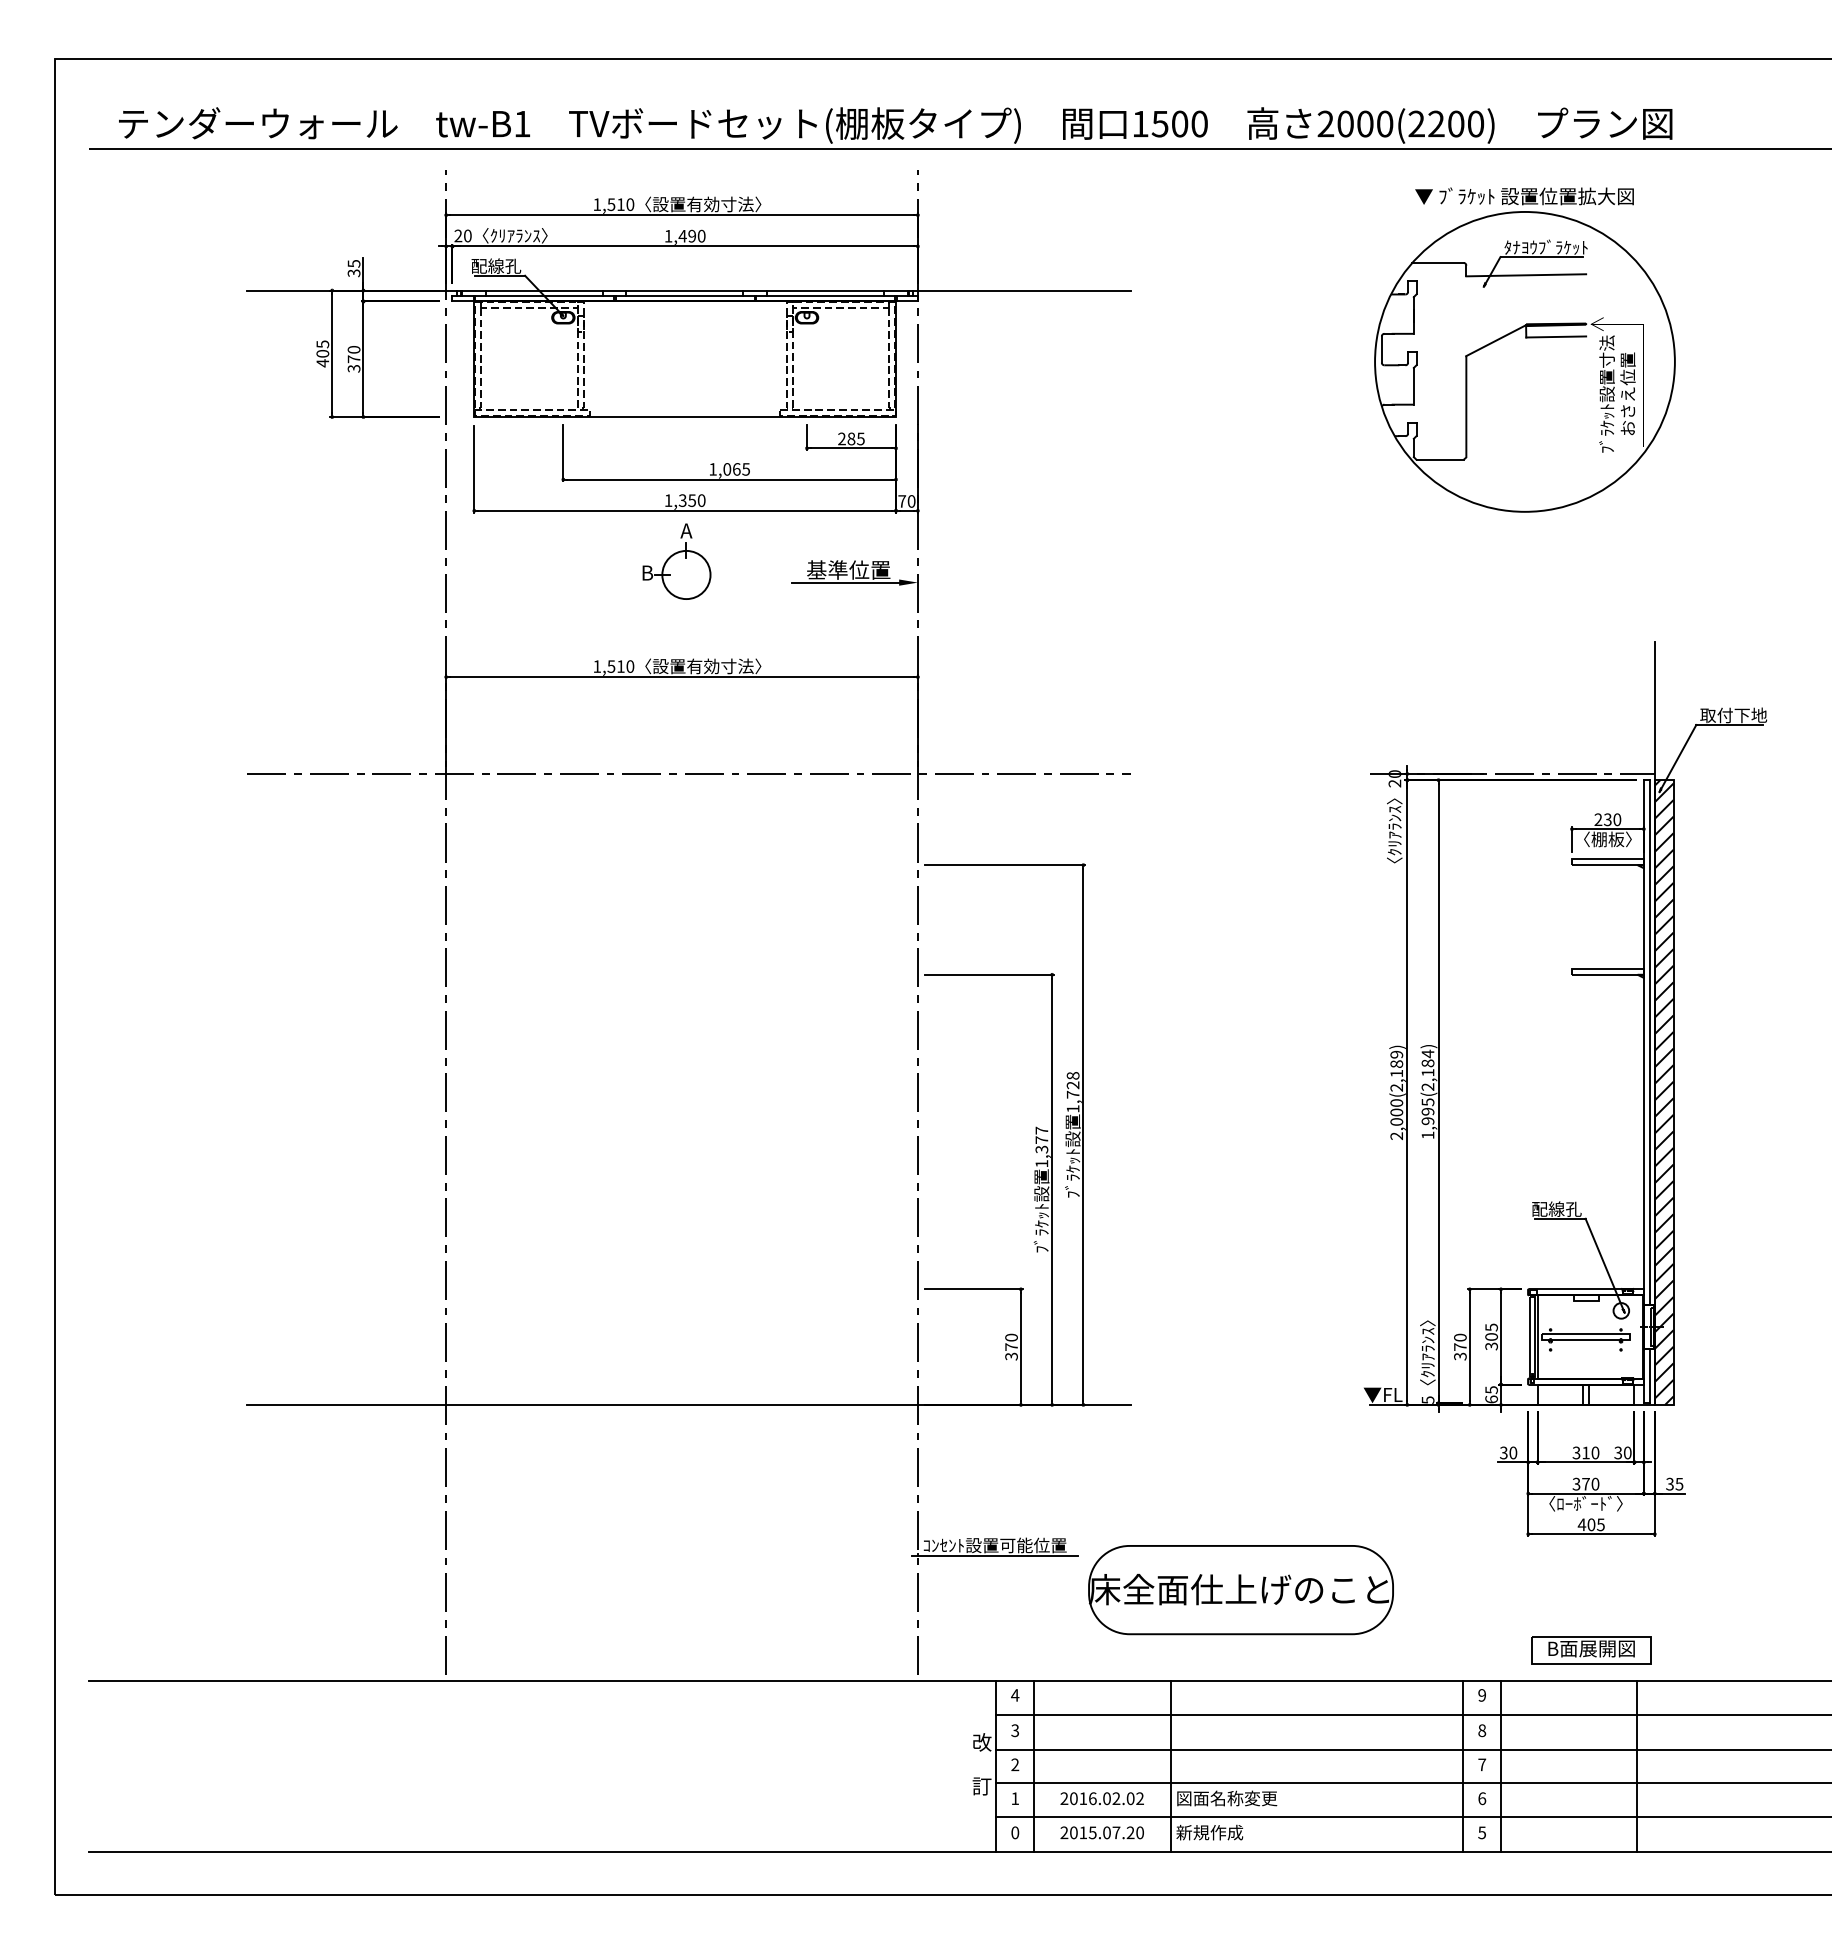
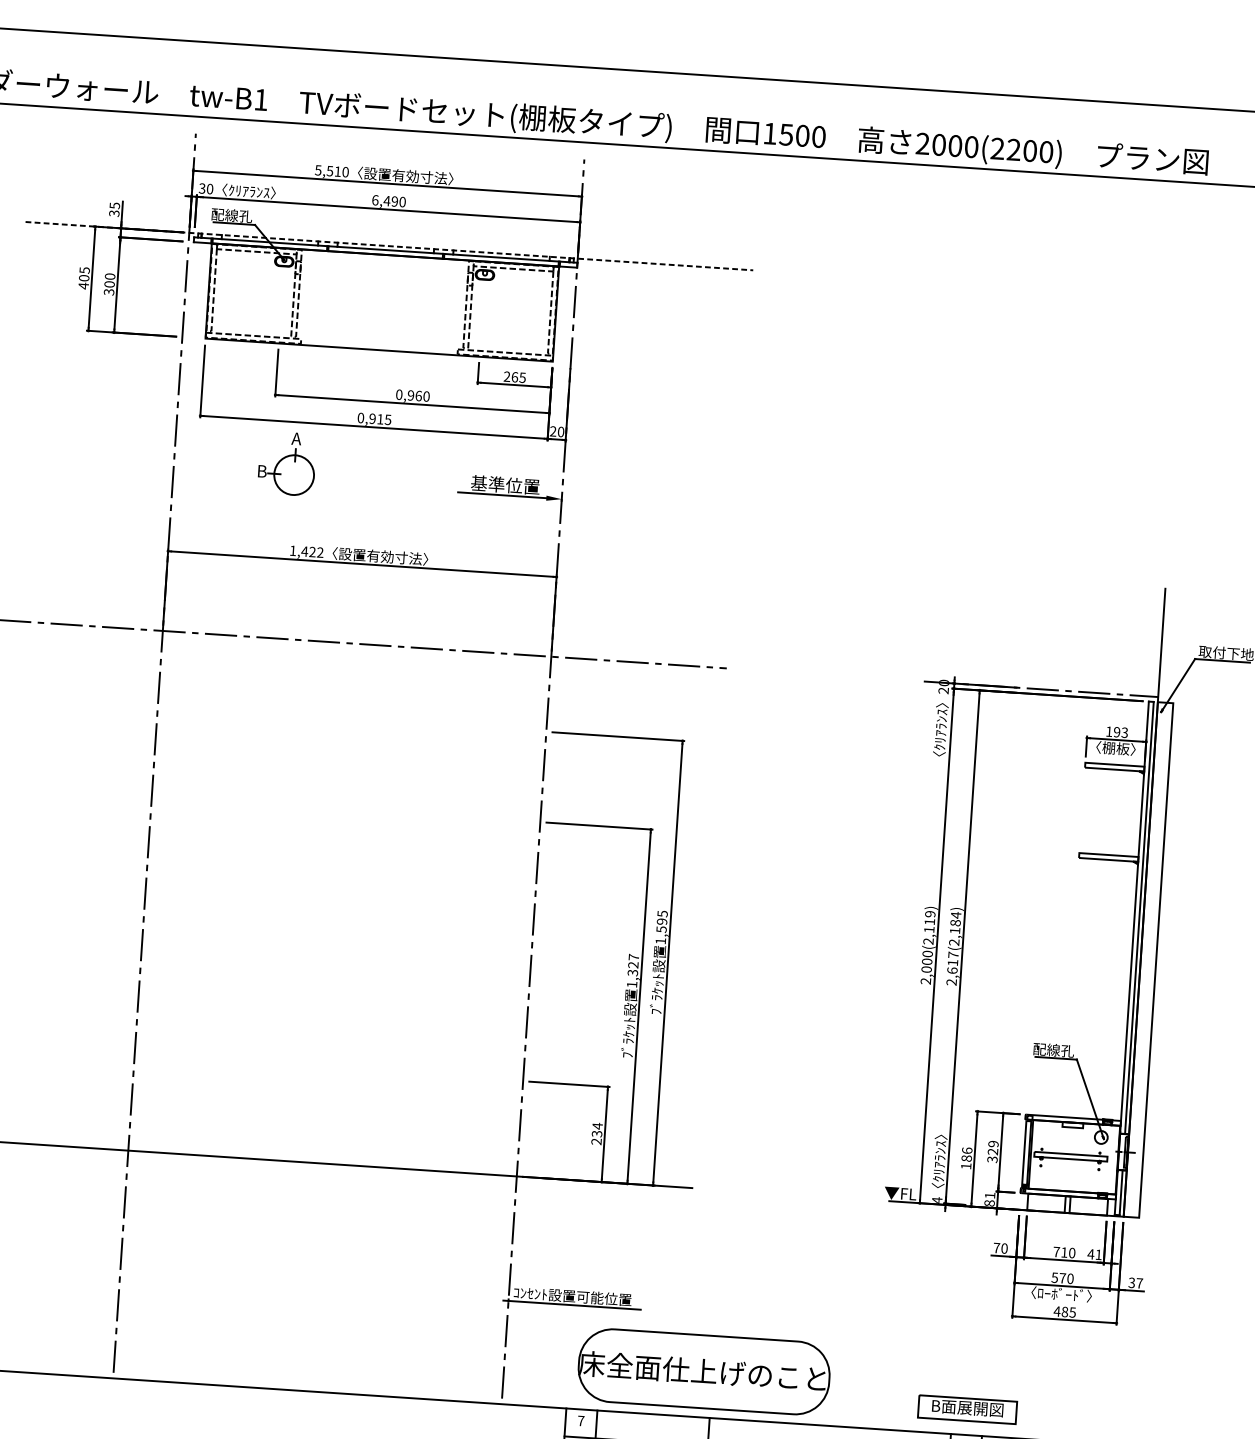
text: (597, 204) -> (318, 170), 1,510 -> 5,510
text: (668, 235) -> (375, 199), 1,490 -> 6,490
text: (458, 236) -> (202, 189), 20 -> 30
line: (689, 290) -> (389, 246), solid -> dashed
part: (1524, 349) -> (1074, 340), removed
text: (353, 359) -> (109, 284), 370 -> 300
text: (851, 438) -> (514, 376), 285 -> 265
text: (729, 469) -> (412, 395), 1,065 -> 0,960
text: (684, 500) -> (374, 418), 1,350 -> 0,915
text: (902, 501) -> (553, 431), 70 -> 20
part: (676, 561) -> (286, 463), moved
text: (620, 666) -> (312, 552), 1,510 -> 1,422
text: (1607, 819) -> (1116, 732), 230 -> 193
text: (1396, 1063) -> (929, 921), 2,000(2,189) -> 2,000(2,119)
text: (1072, 1085) -> (661, 921), 1,728 -> 1,595
hatch: (1663, 1092) -> (1147, 959), removed
text: (1427, 1118) -> (952, 968), 1,995(2,184) -> 2,617(2,184)
text: (1041, 1139) -> (633, 964), 1,377 -> 1,327
text: (1491, 1331) -> (993, 1147), 305 -> 329
text: (1011, 1346) -> (597, 1133), 370 -> 234
text: (1460, 1346) -> (966, 1158), 370 -> 186
text: (1491, 1394) -> (989, 1199), 65 -> 81
text: (1427, 1399) -> (936, 1199), 5 -> 4
text: (1503, 1452) -> (996, 1247), 30 -> 70
text: (1576, 1452) -> (1056, 1251), 310 -> 710
text: (1622, 1452) -> (1094, 1254), 30 -> 41
text: (1576, 1483) -> (1054, 1277), 370 -> 570
text: (1679, 1484) -> (1139, 1283), 35 -> 37
text: (1591, 1524) -> (1065, 1311), 405 -> 485
part: (1240, 1590) -> (703, 1372), moved
part: (1591, 1650) -> (967, 1409), moved
text: (1015, 1695) -> (581, 1421), 4 -> 7

